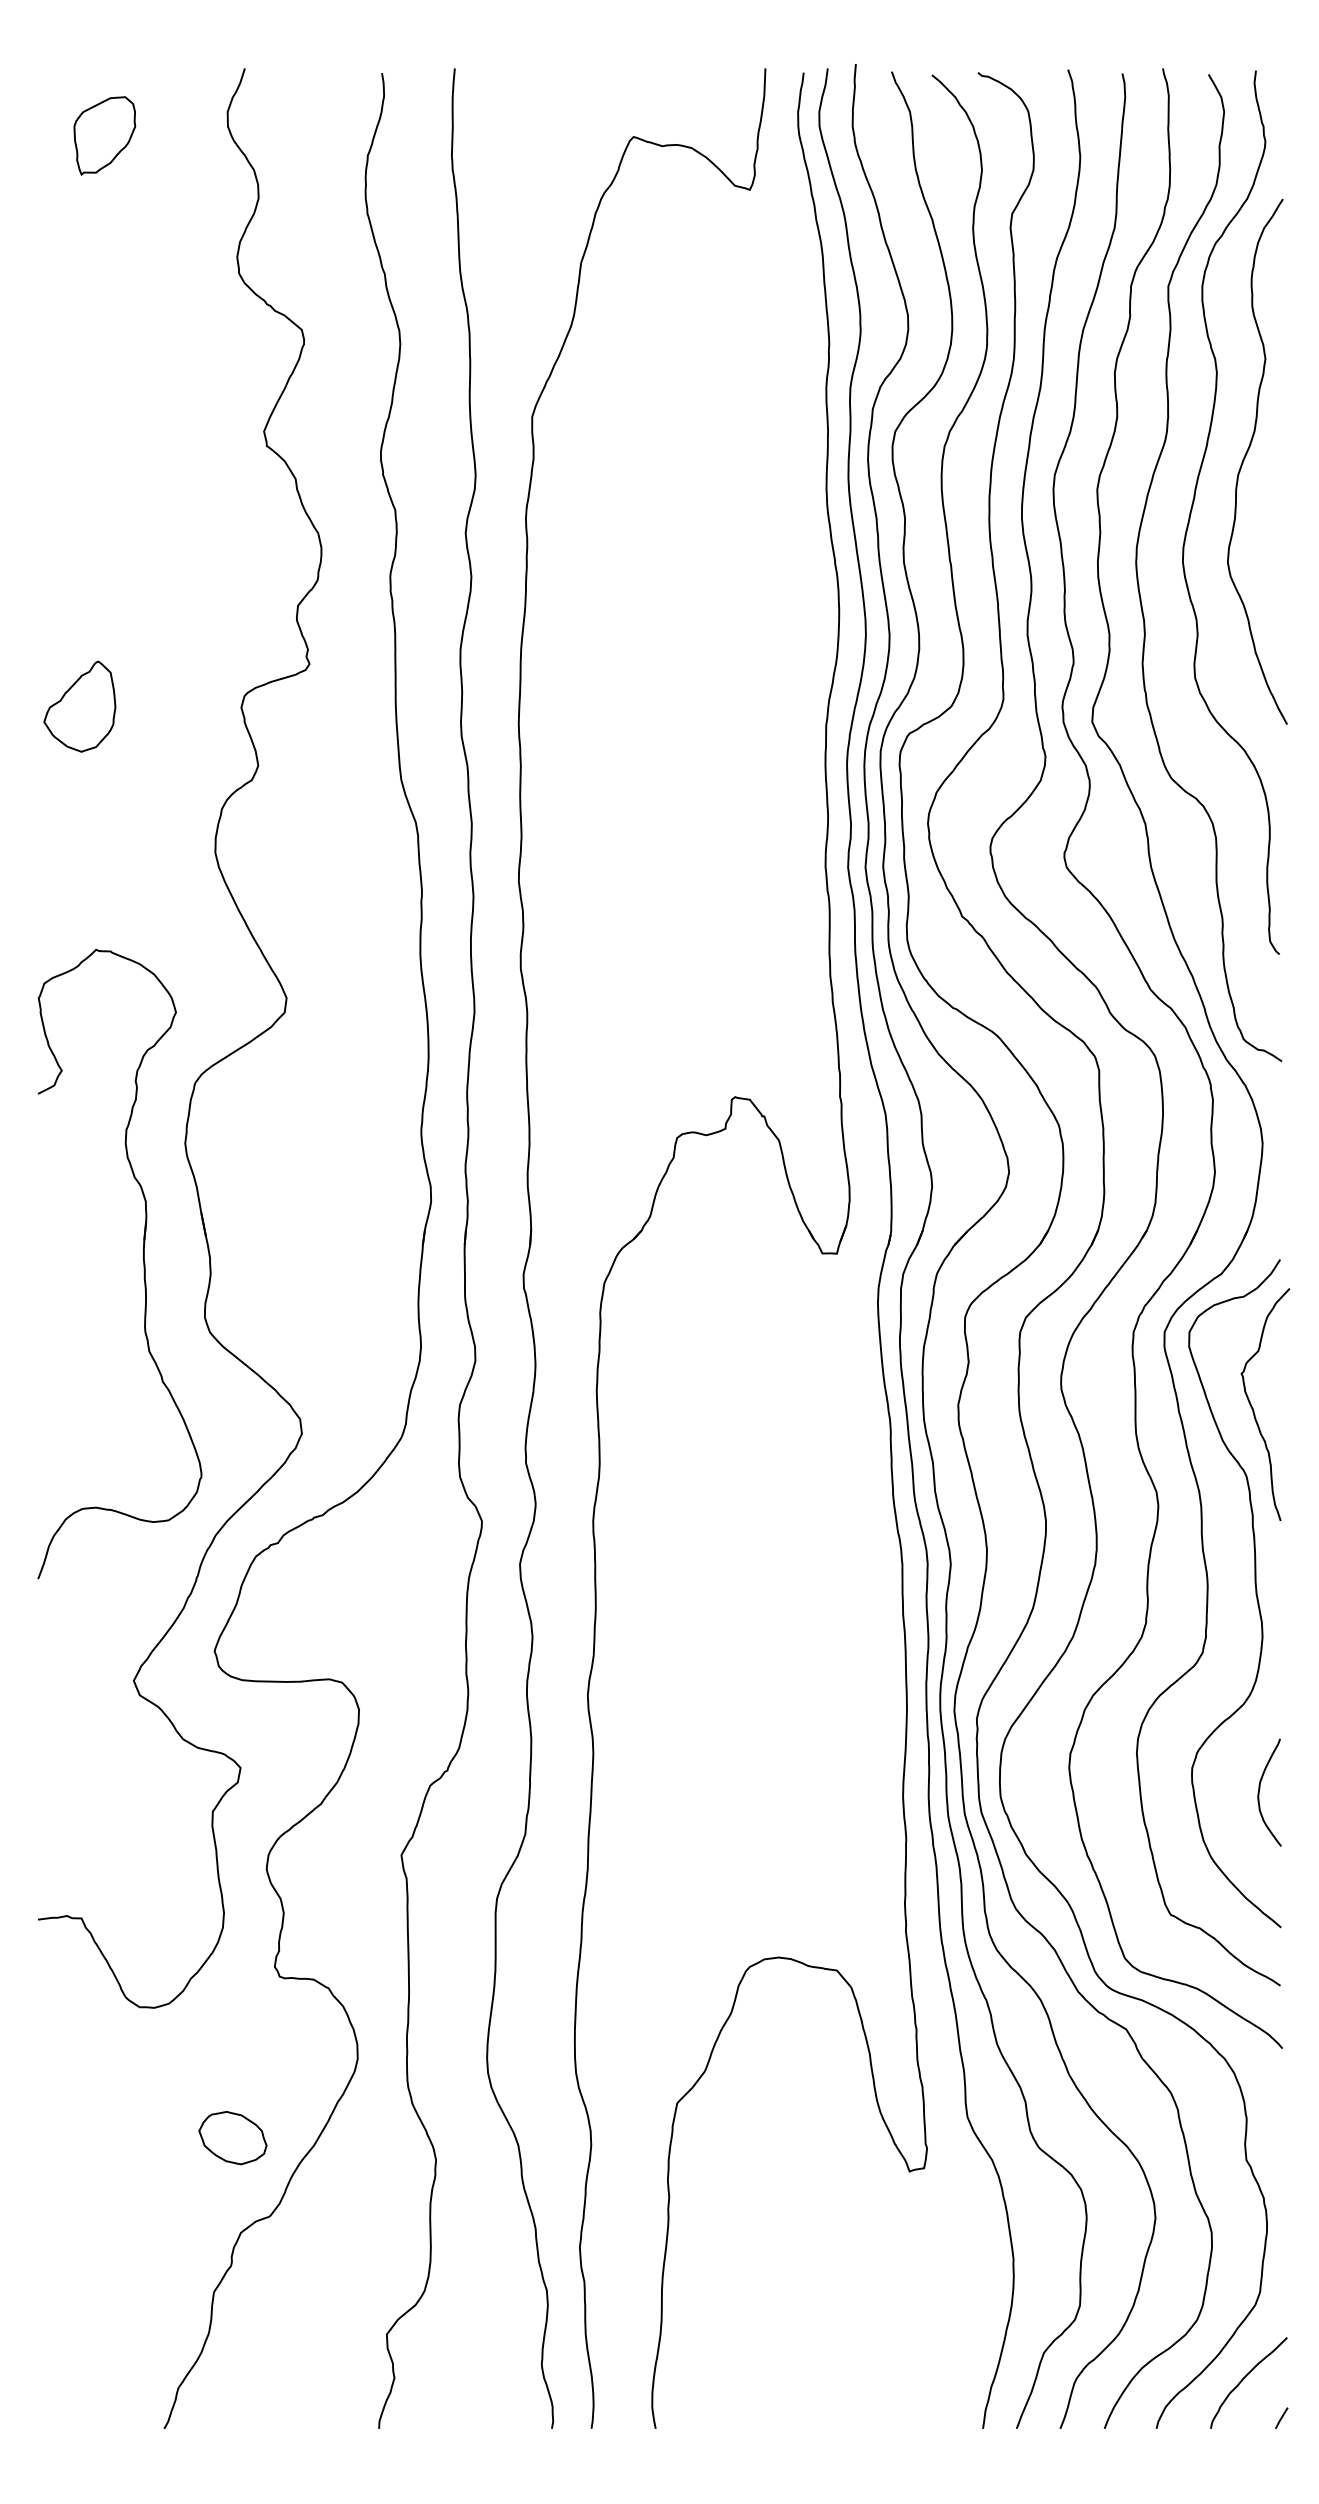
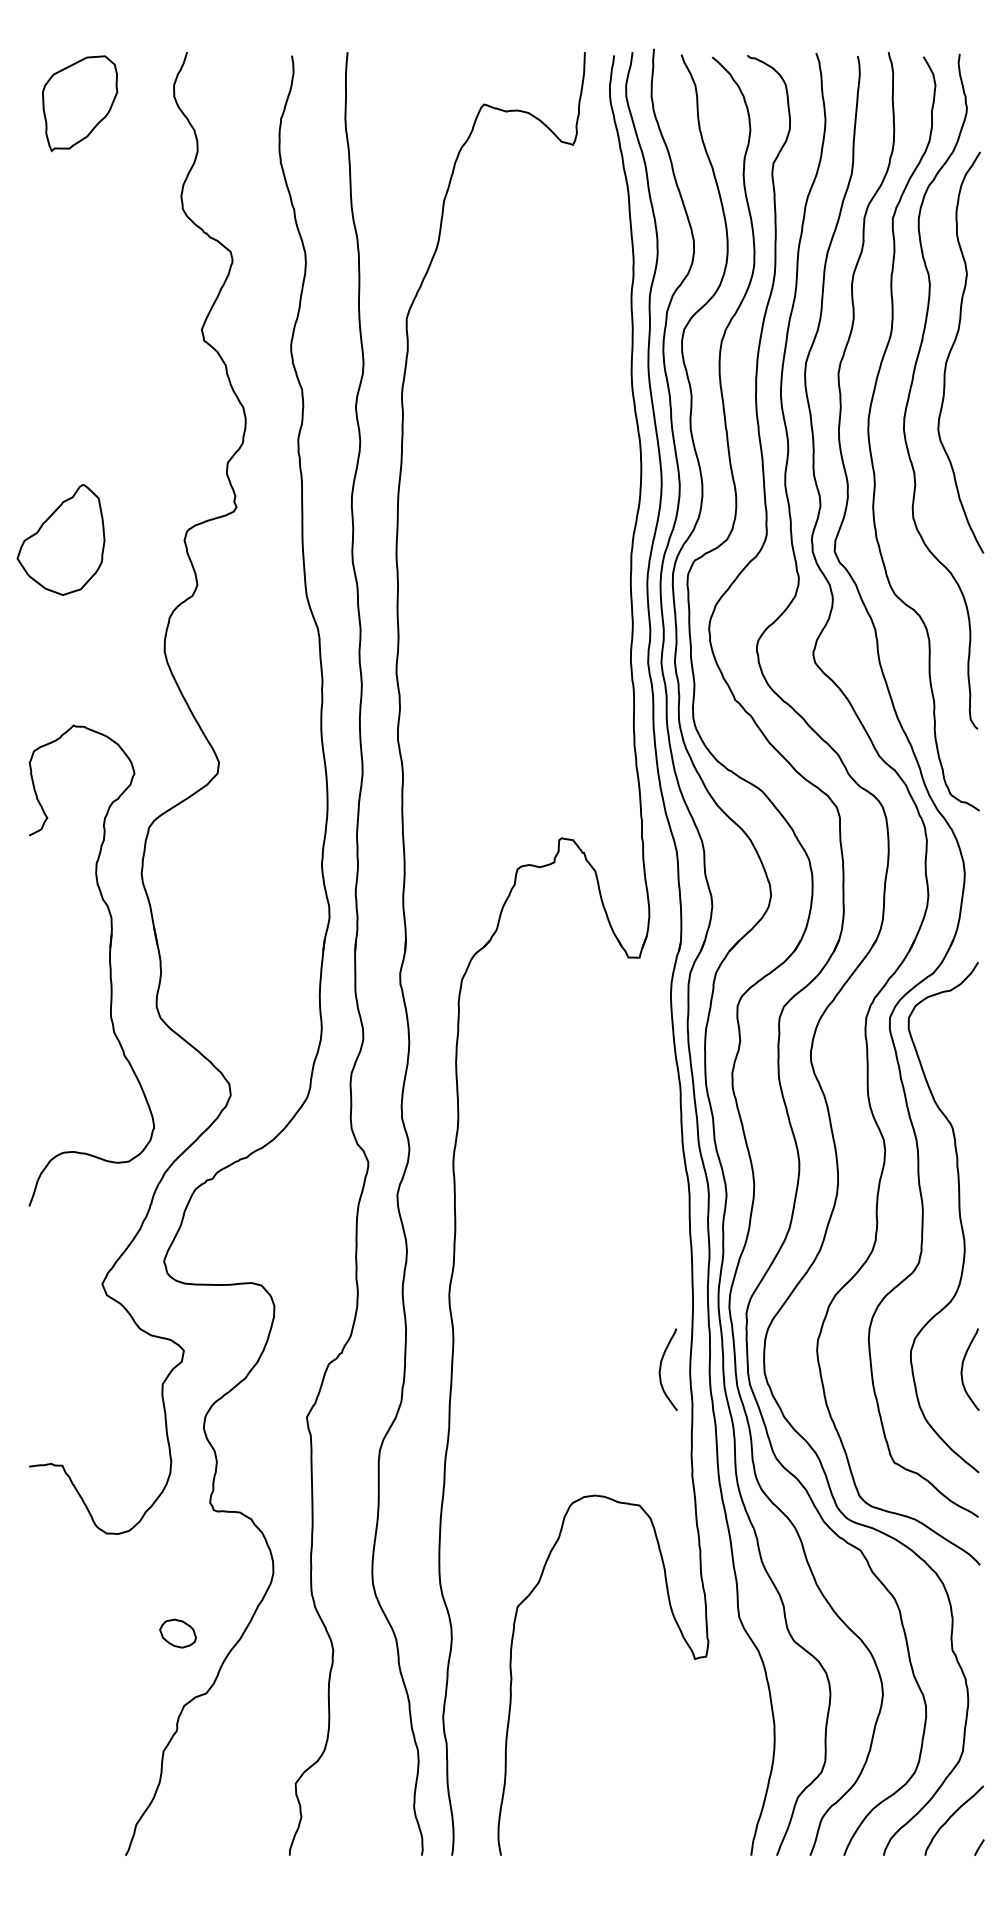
part: (104, 135) -> (79, 103), size x1.6
part: (79, 706) -> (60, 539), size x1.6
curve: (1254, 1410) -> (958, 1077), removed
curve: (865, 1789) -> (661, 1367), added
part: (232, 2138) -> (177, 1633), size x0.7

